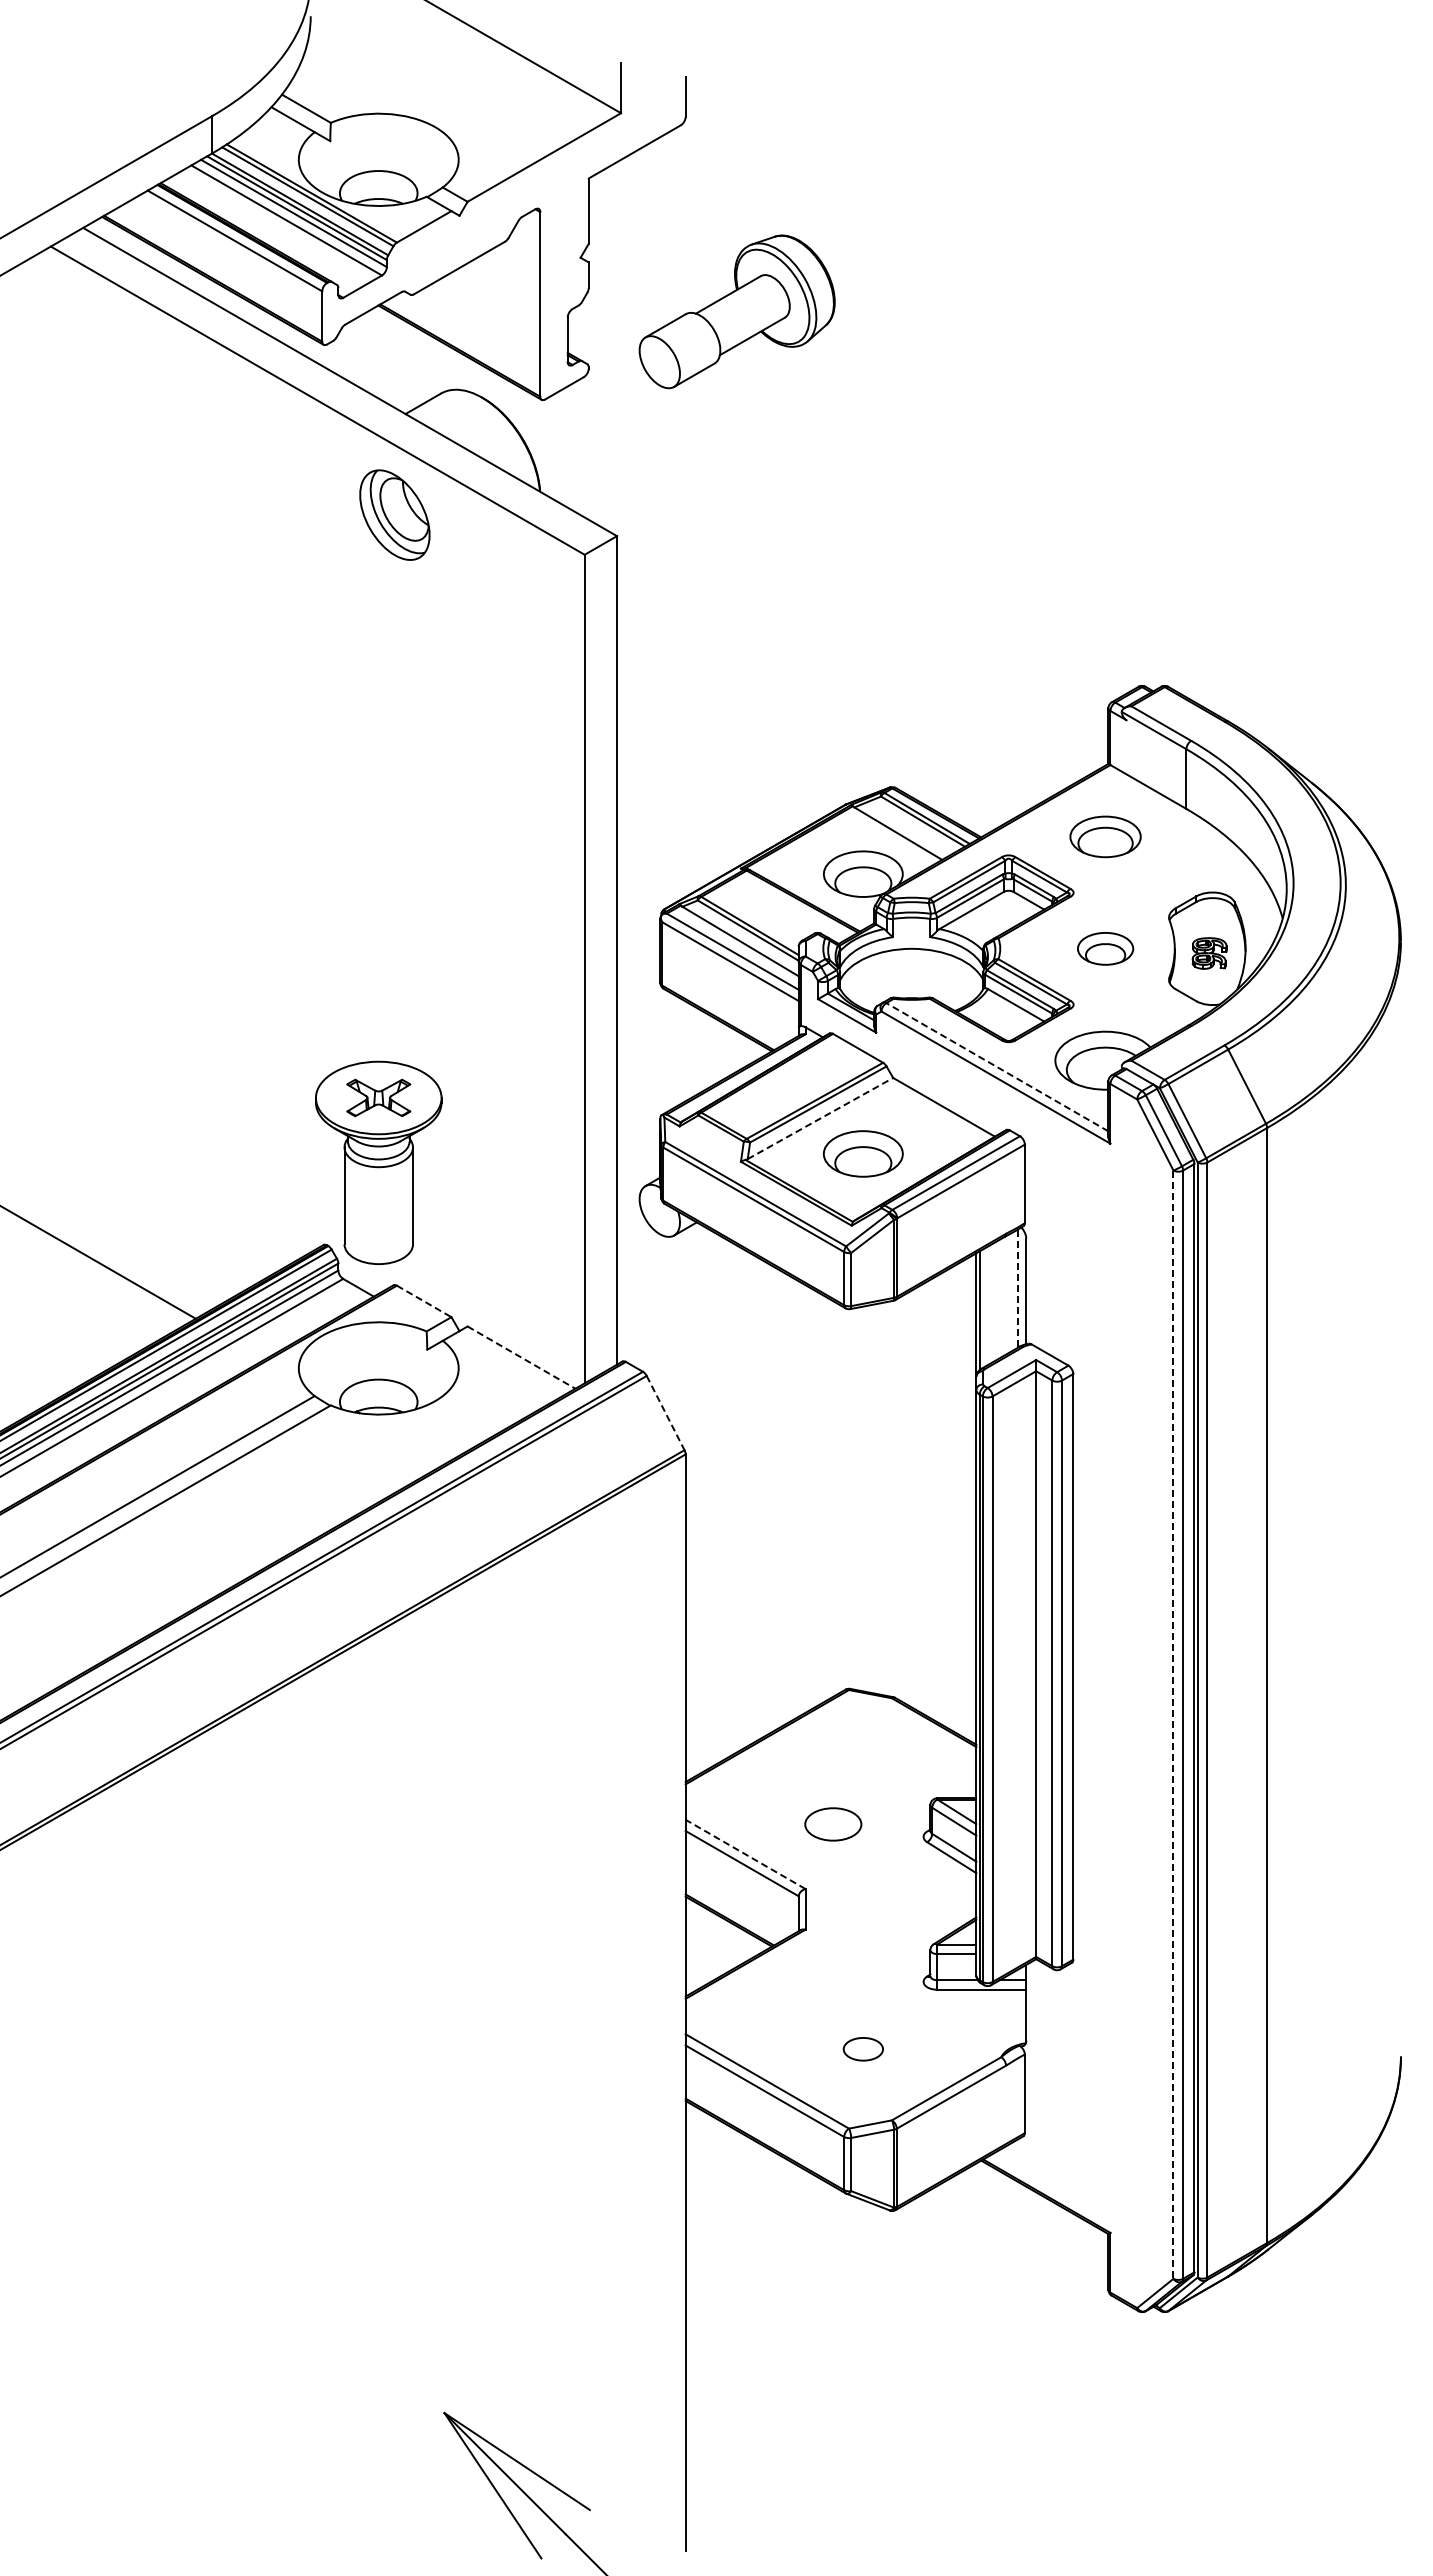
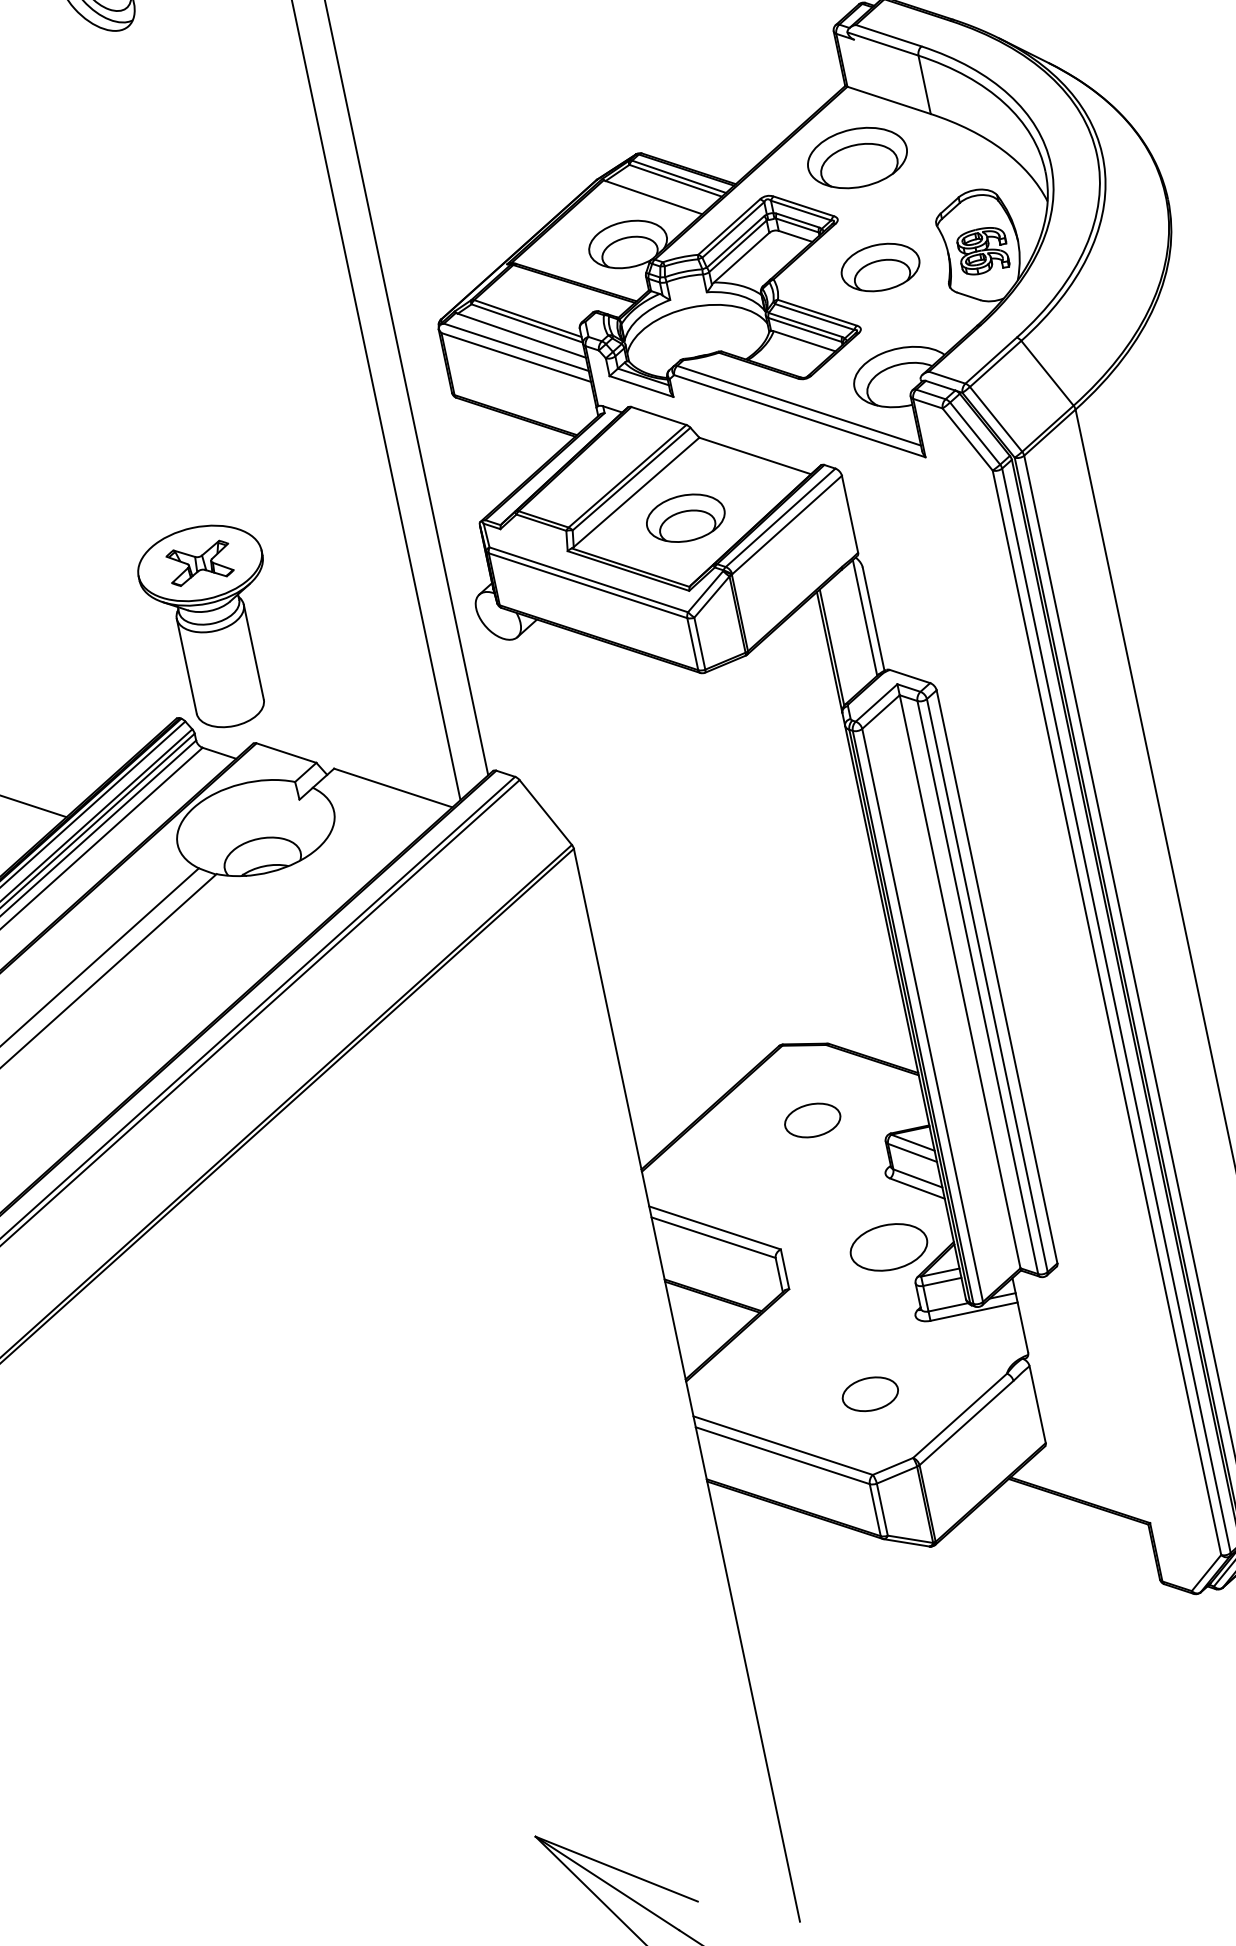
part: (1105, 836) -> (857, 157), size x1.43
part: (1105, 948) -> (880, 267), size x1.43
part: (1209, 953) -> (983, 250), size x1.43
line: (996, 1066) -> (798, 405), dashed -> solid
line: (820, 1118) -> (636, 492), dashed -> solid
line: (1018, 1289) -> (865, 618), dashed -> solid
line: (424, 1301) -> (286, 753), dashed -> solid
line: (521, 1357) -> (393, 787), dashed -> solid
line: (665, 1413) -> (545, 813), dashed -> solid
line: (1173, 1725) -> (1107, 1013), dashed -> solid
part: (833, 1824) -> (812, 1120), moved
line: (745, 1854) -> (714, 1228), dashed -> solid
part: (911, 1909) -> (888, 1247), added
part: (863, 2049) -> (870, 1394), size x1.43

